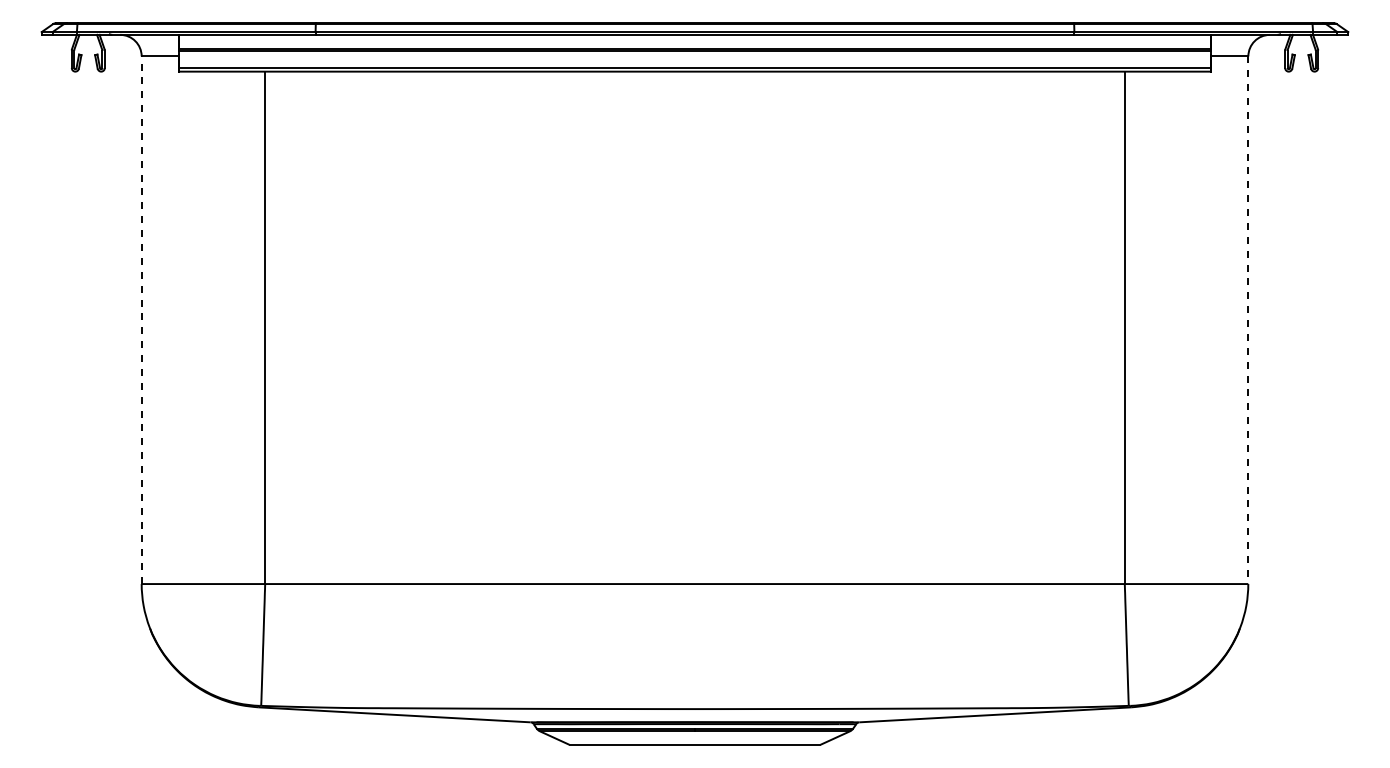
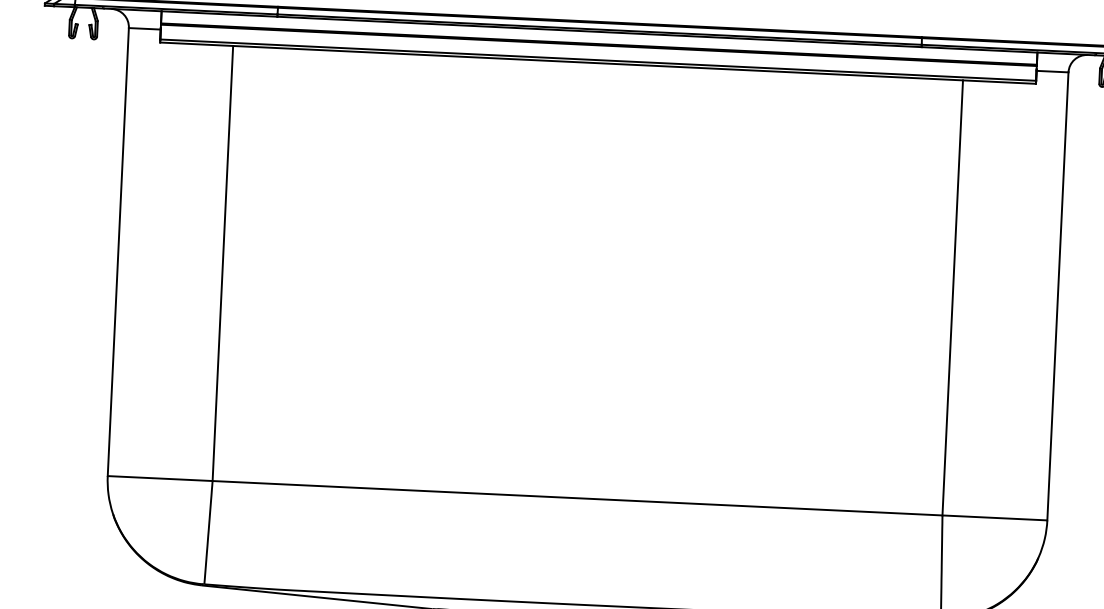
line: (141, 320) -> (118, 252), dashed -> solid
line: (1248, 320) -> (1058, 296), dashed -> solid

